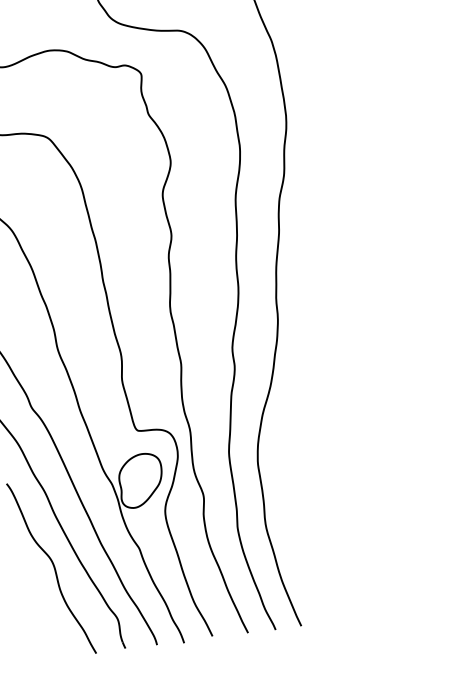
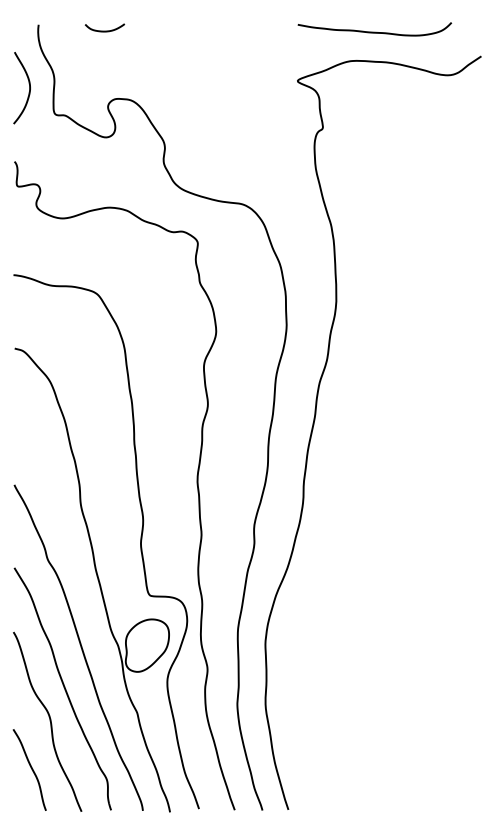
curve: (41, 617) -> (31, 769), added

